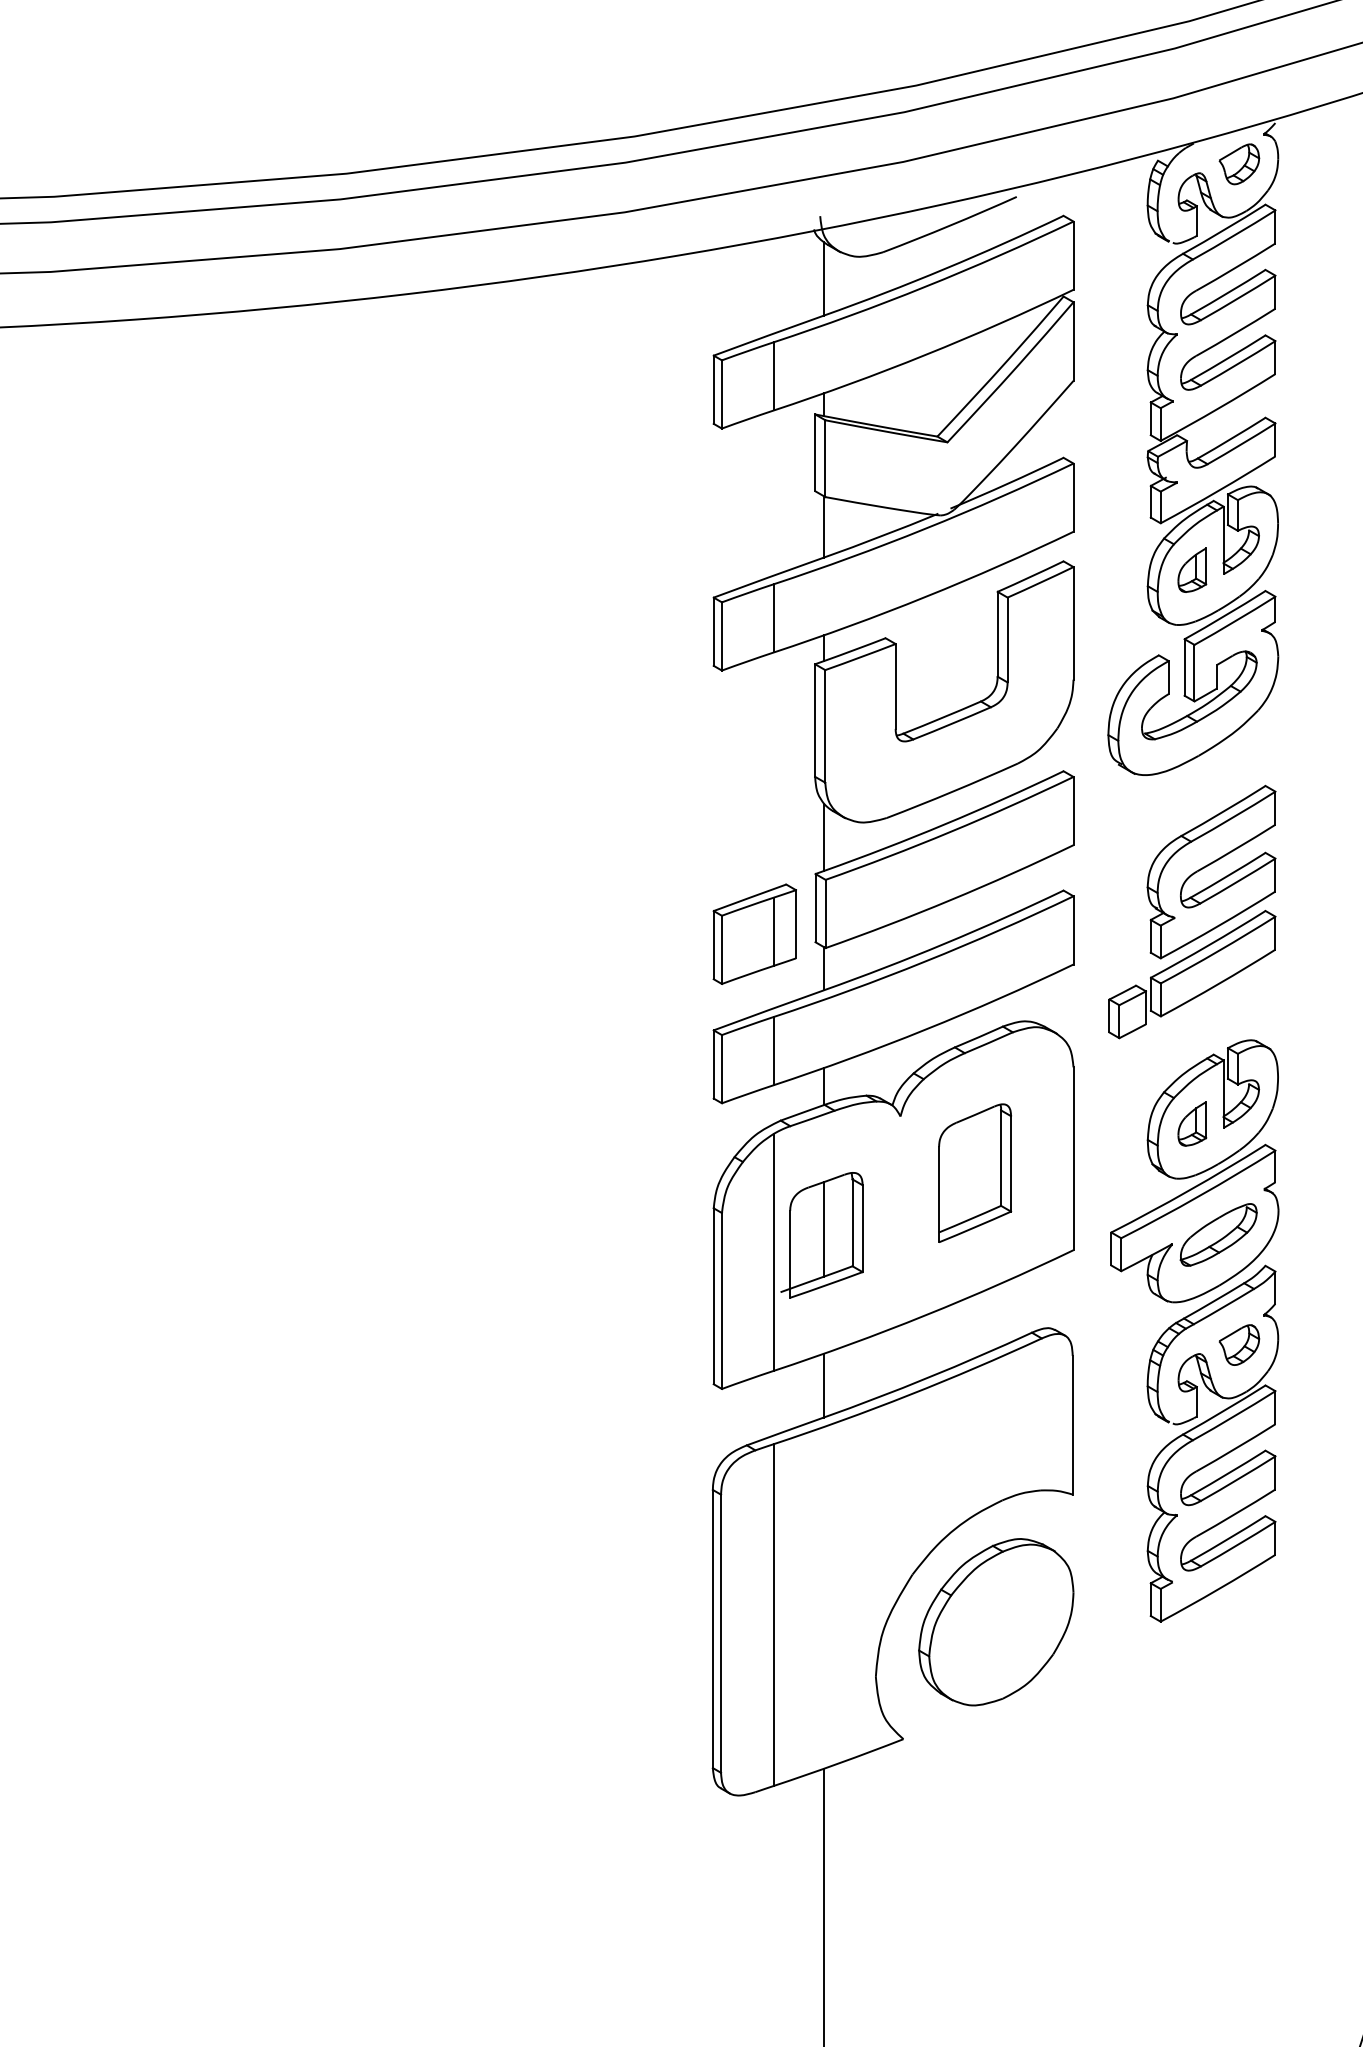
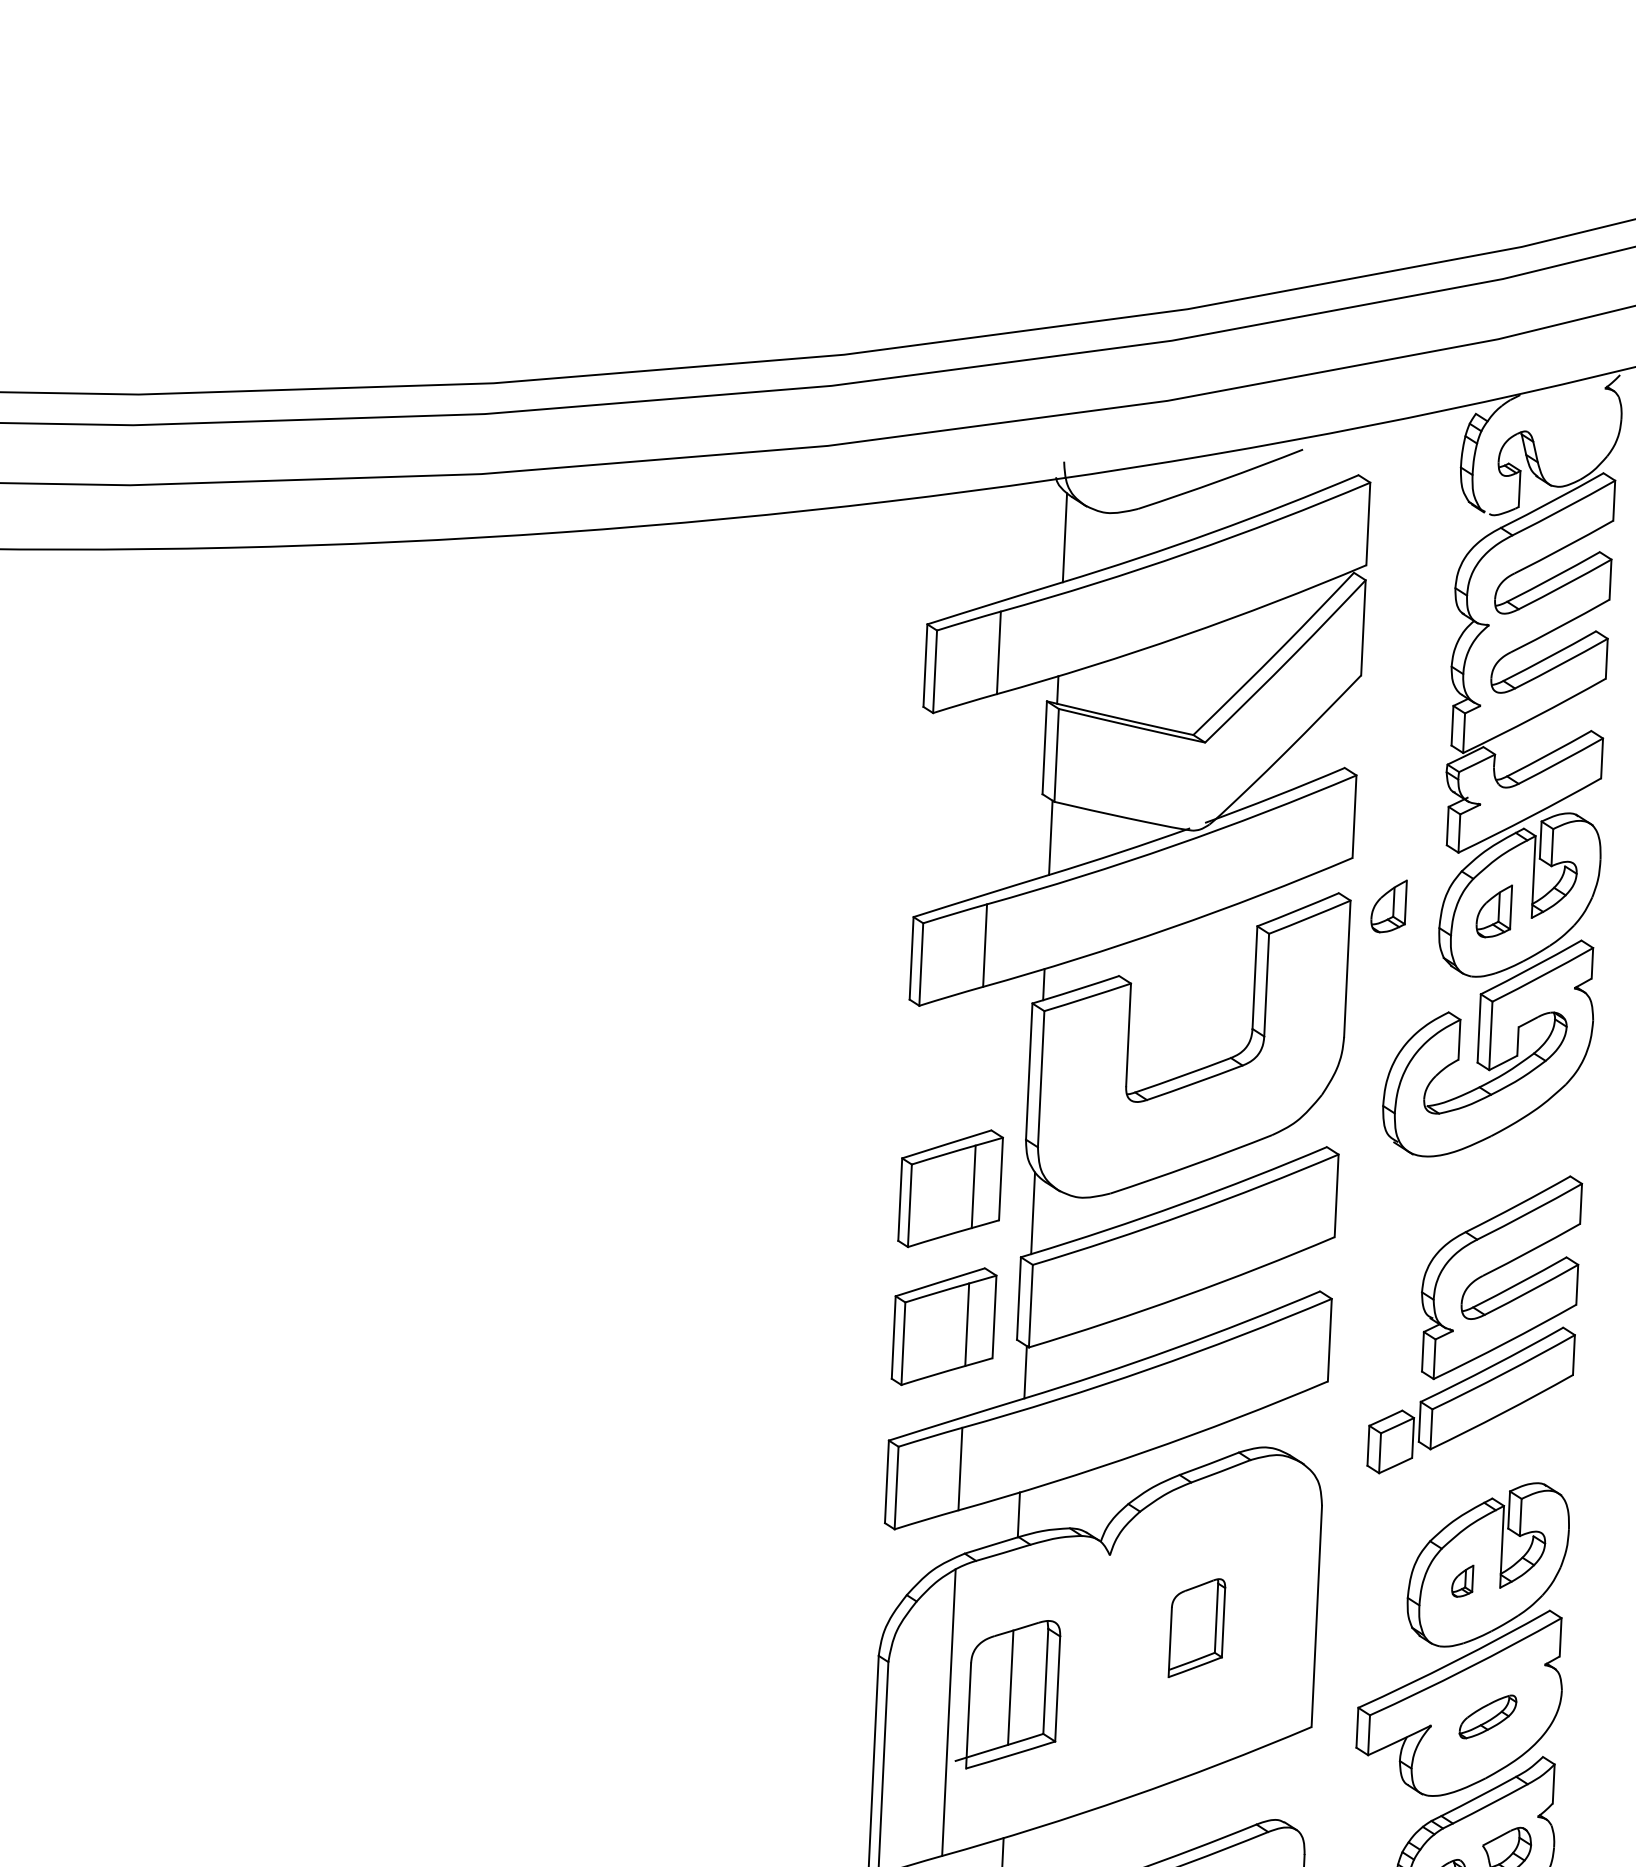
part: (1239, 164) -> (1574, 423), removed
part: (1105, 569) -> (1389, 905), added
part: (754, 819) -> (950, 1187), added
part: (1192, 1123) -> (1462, 1580), size x0.6
part: (975, 1172) -> (1197, 1627), size x0.6
part: (1218, 1234) -> (1487, 1716), size x0.6

